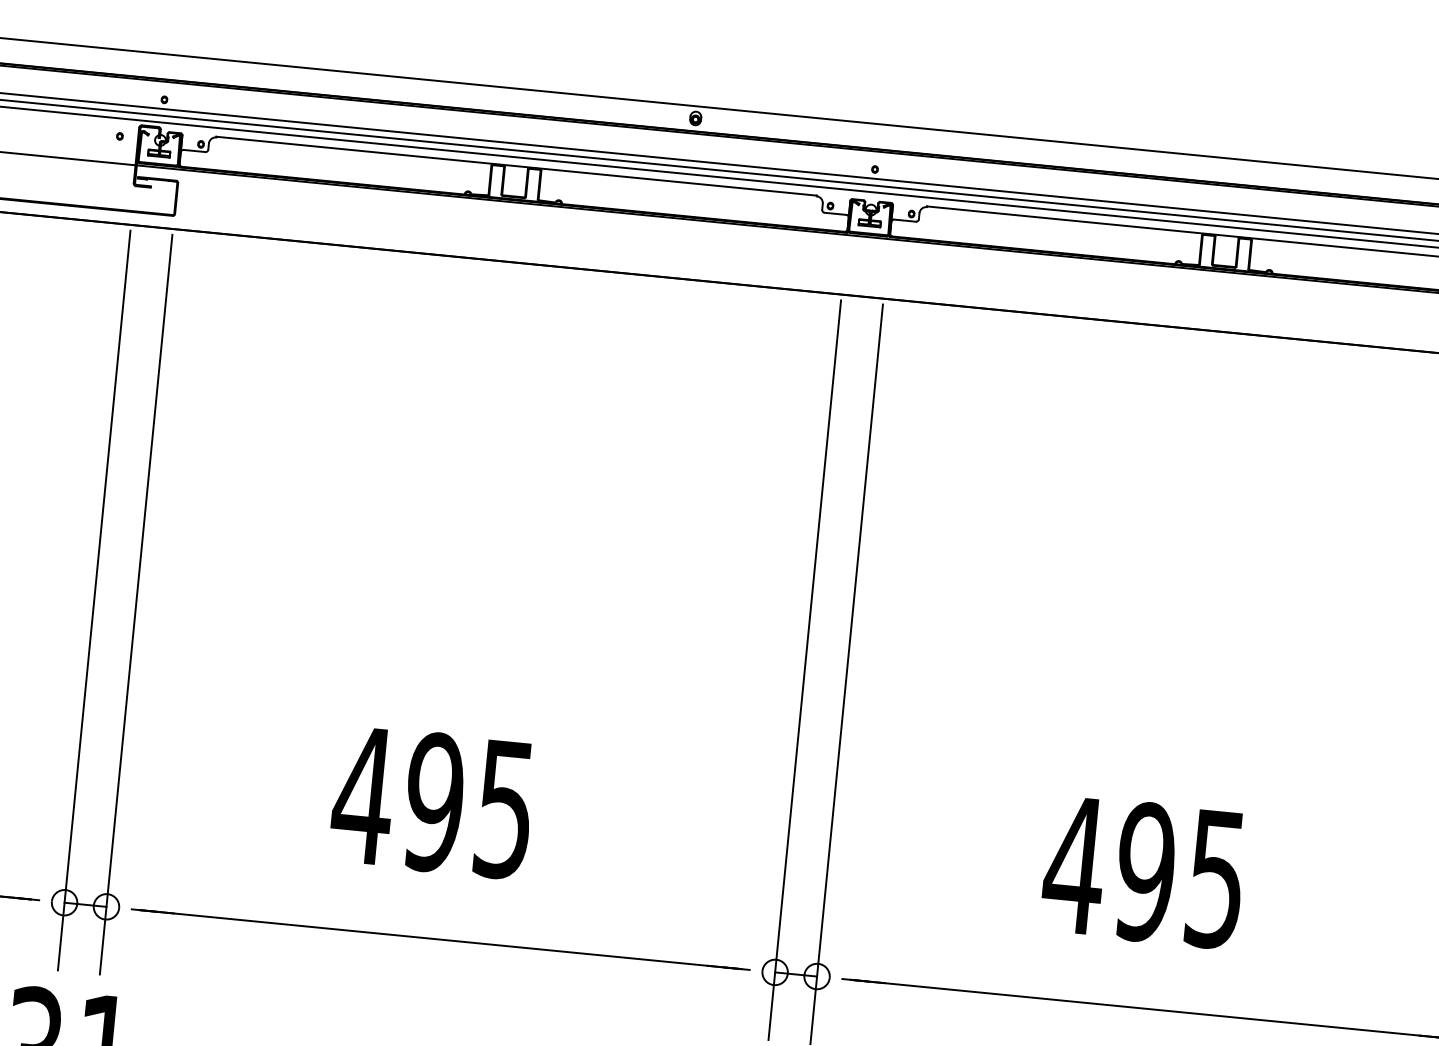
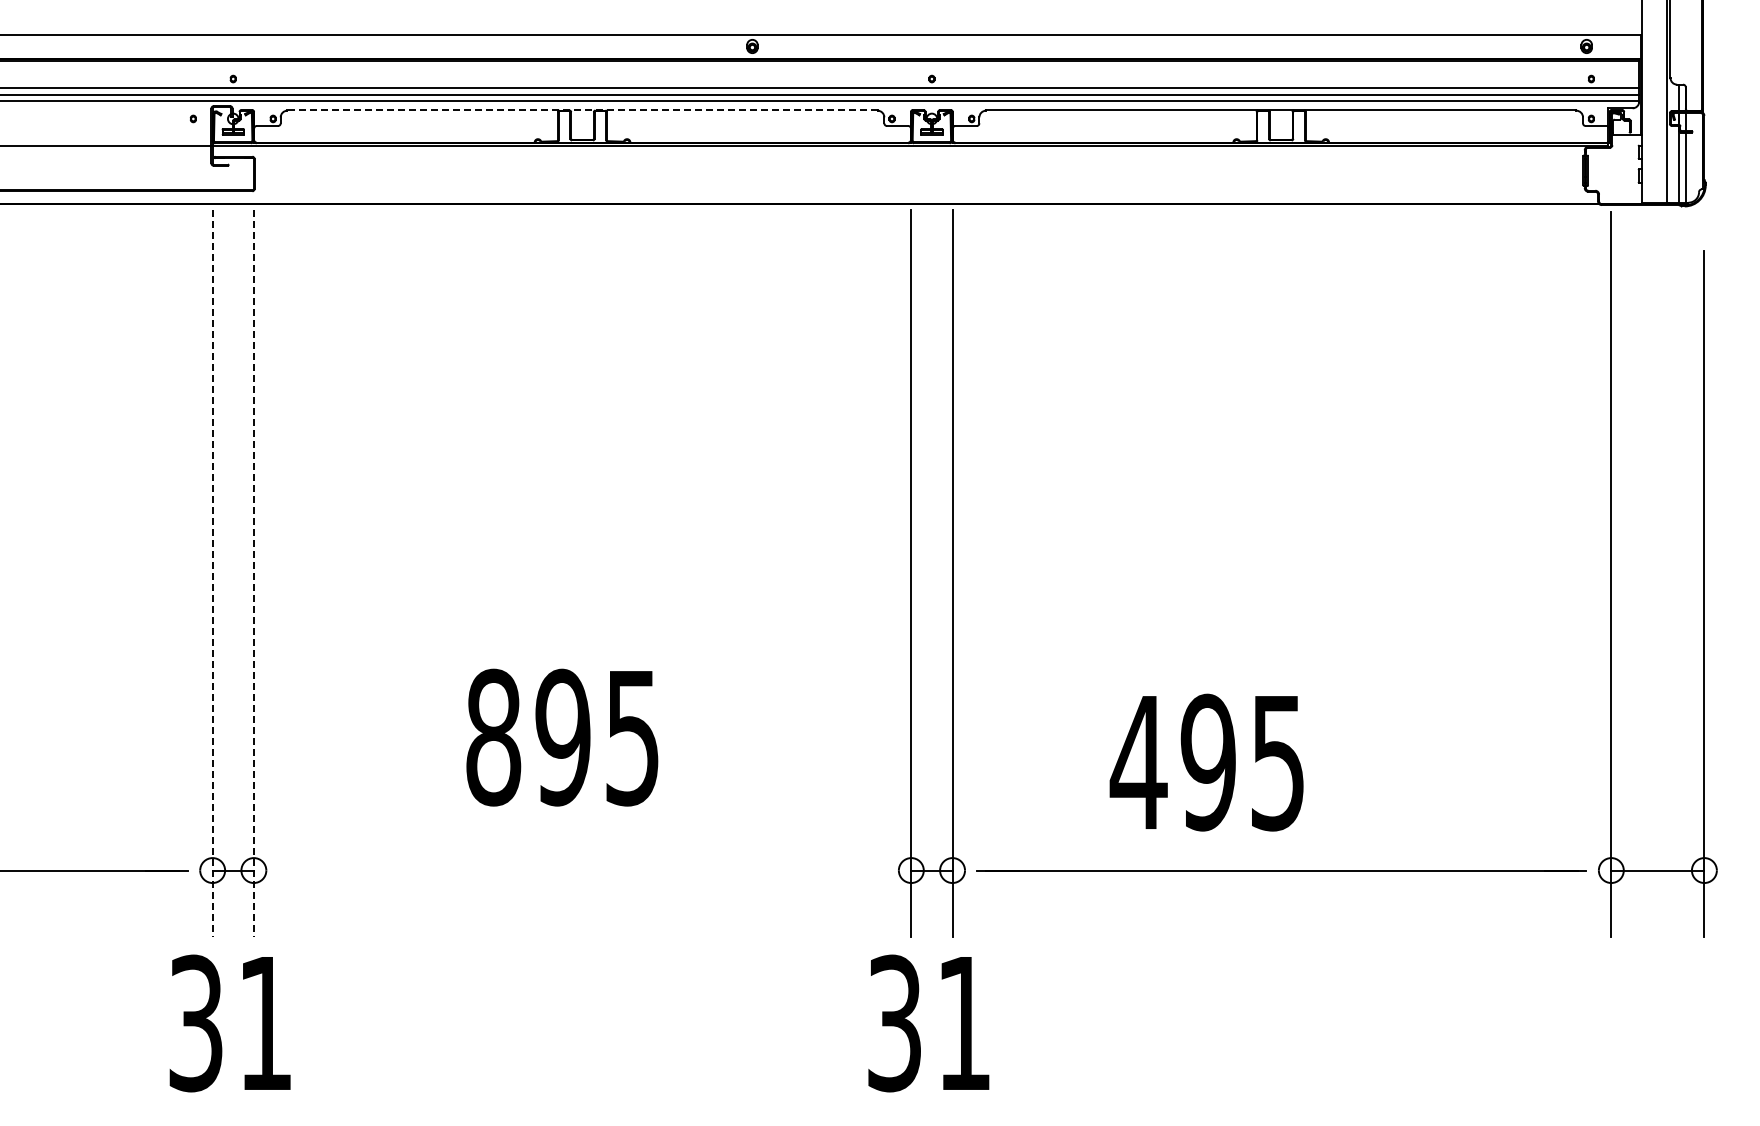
line: (516, 166) -> (582, 110), solid -> dashed
line: (94, 600) -> (212, 573), solid -> dashed
line: (135, 604) -> (253, 573), solid -> dashed
text: (363, 795) -> (493, 737), 495 -> 895
text: (1143, 871) -> (1206, 762), moved
line: (440, 939) -> (582, 870), removed

